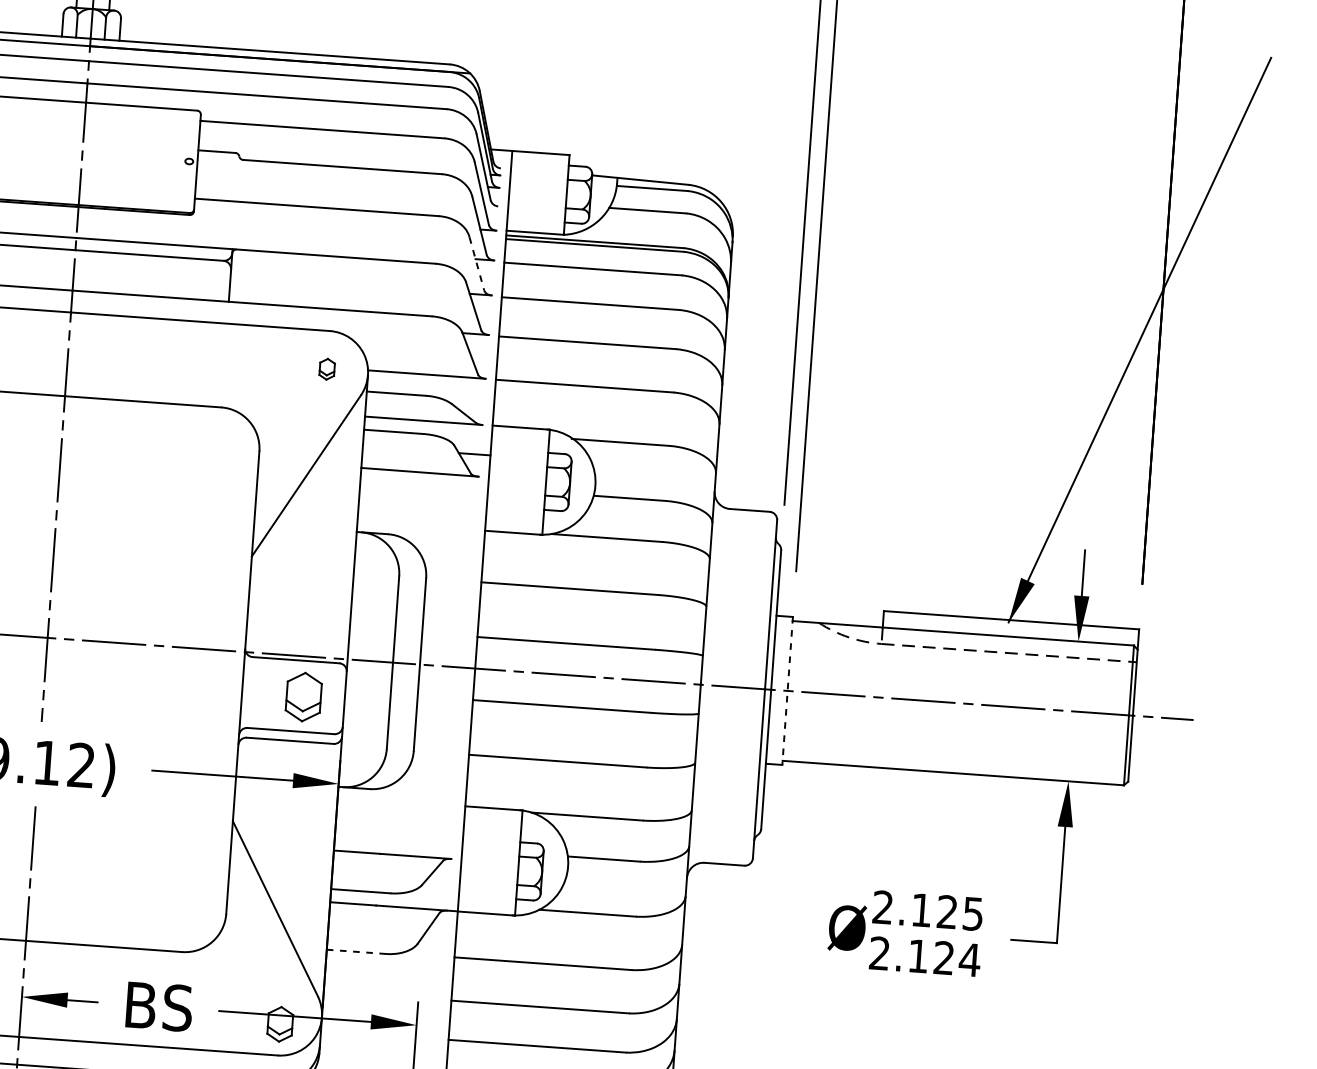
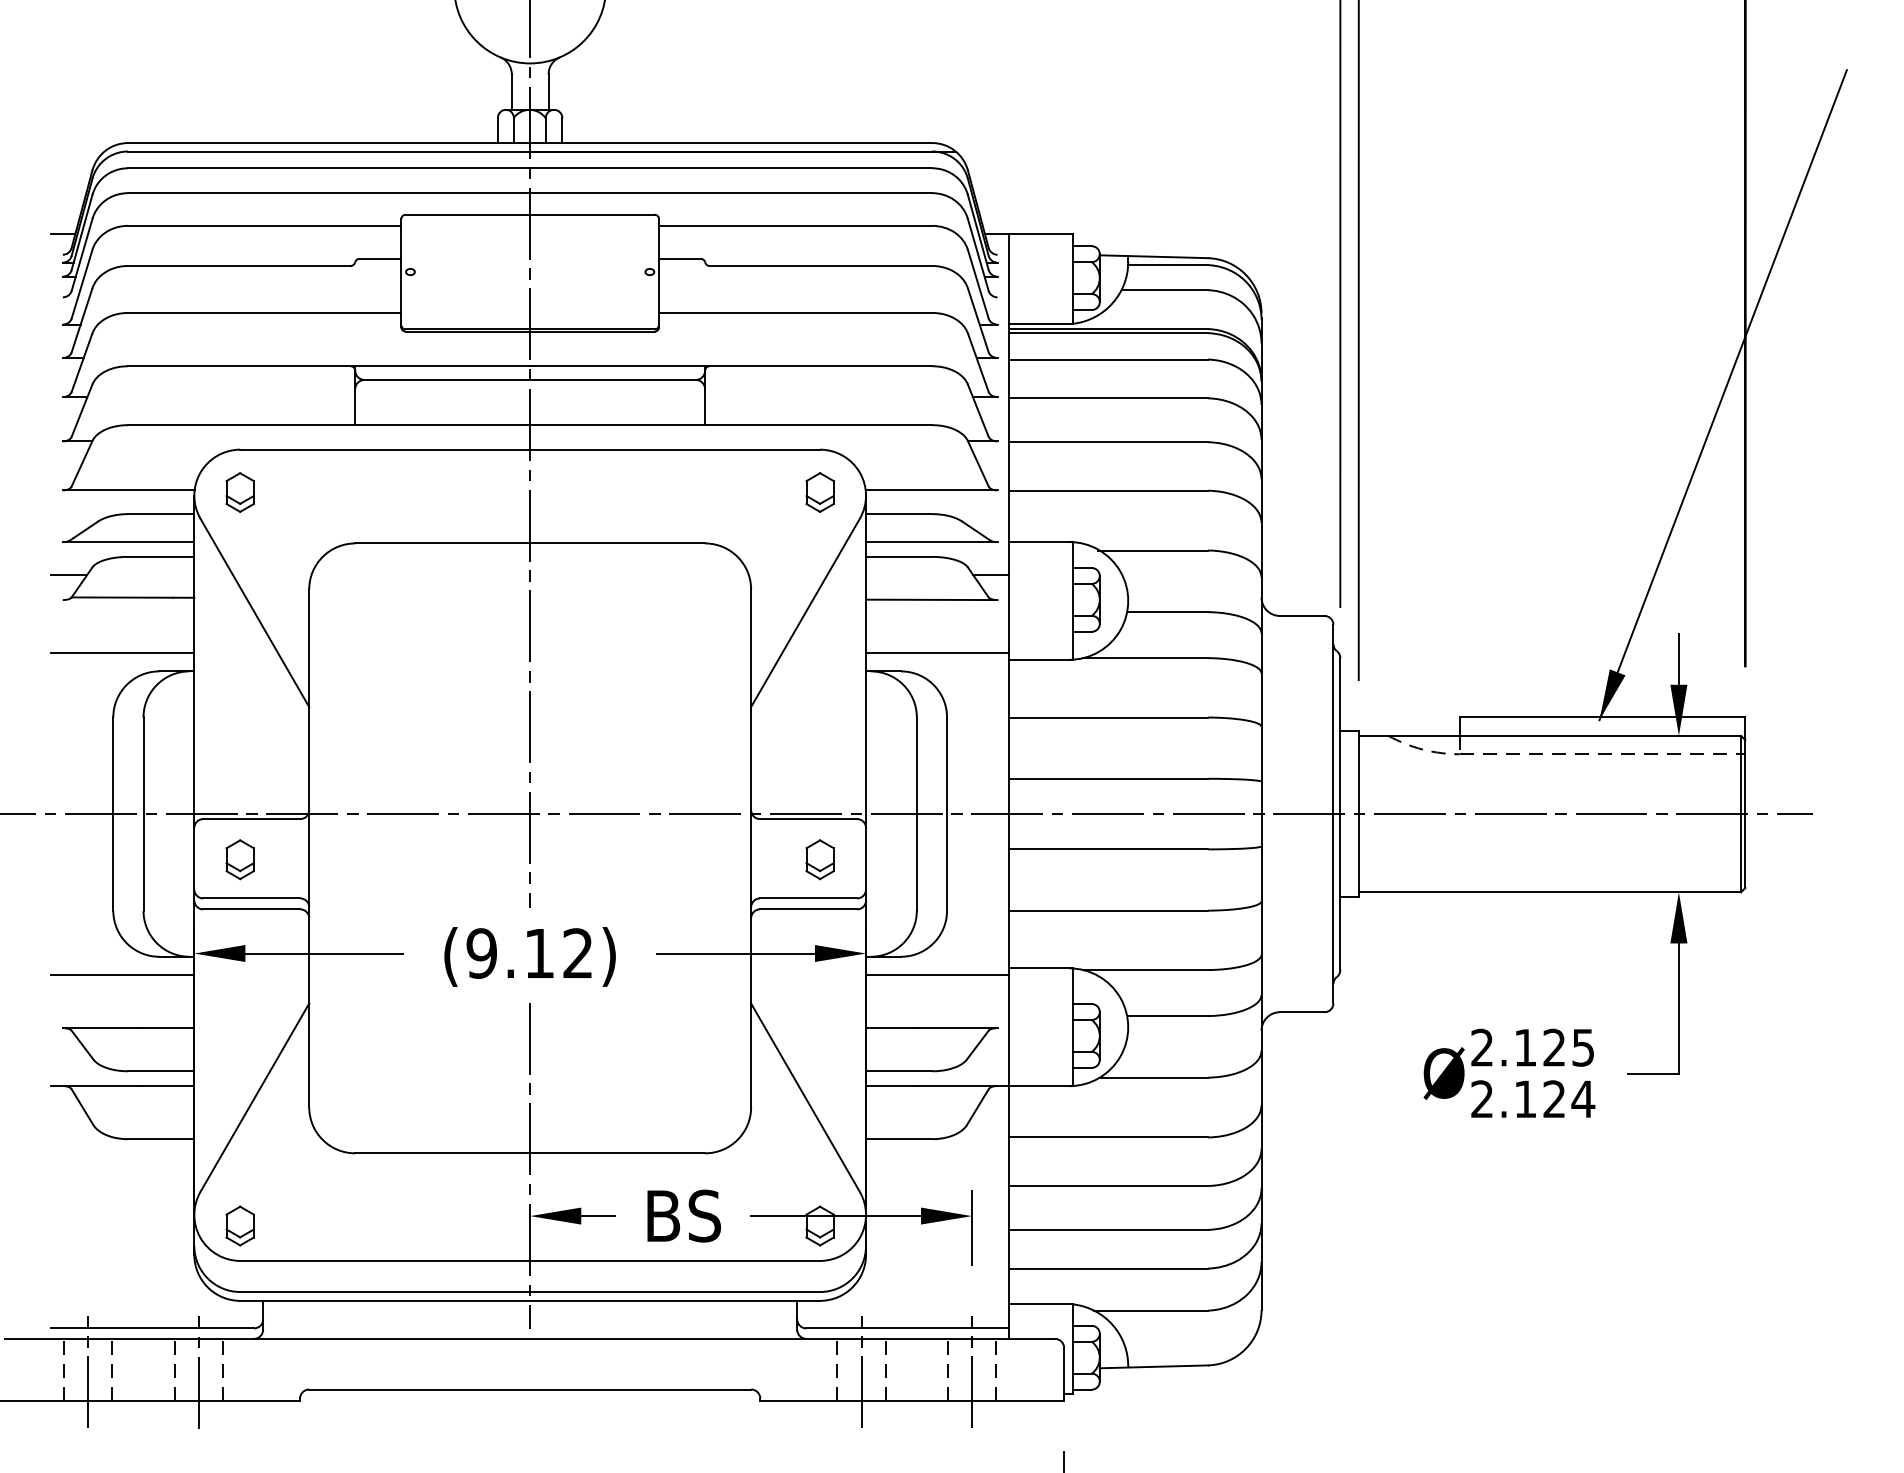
line: (476, 264) -> (978, 363), dashed -> solid
part: (326, 369) -> (819, 492), size x1.67
line: (421, 519) -> (937, 652), added
line: (787, 691) -> (1358, 814), dashed -> solid
part: (303, 696) -> (819, 859), size x0.71
line: (401, 808) -> (937, 975), added
line: (355, 952) -> (898, 1139), dashed -> solid

